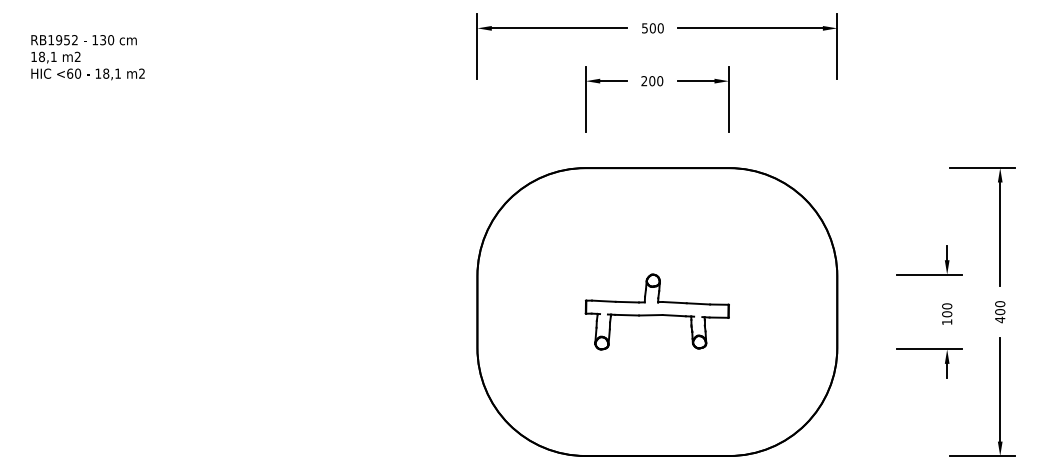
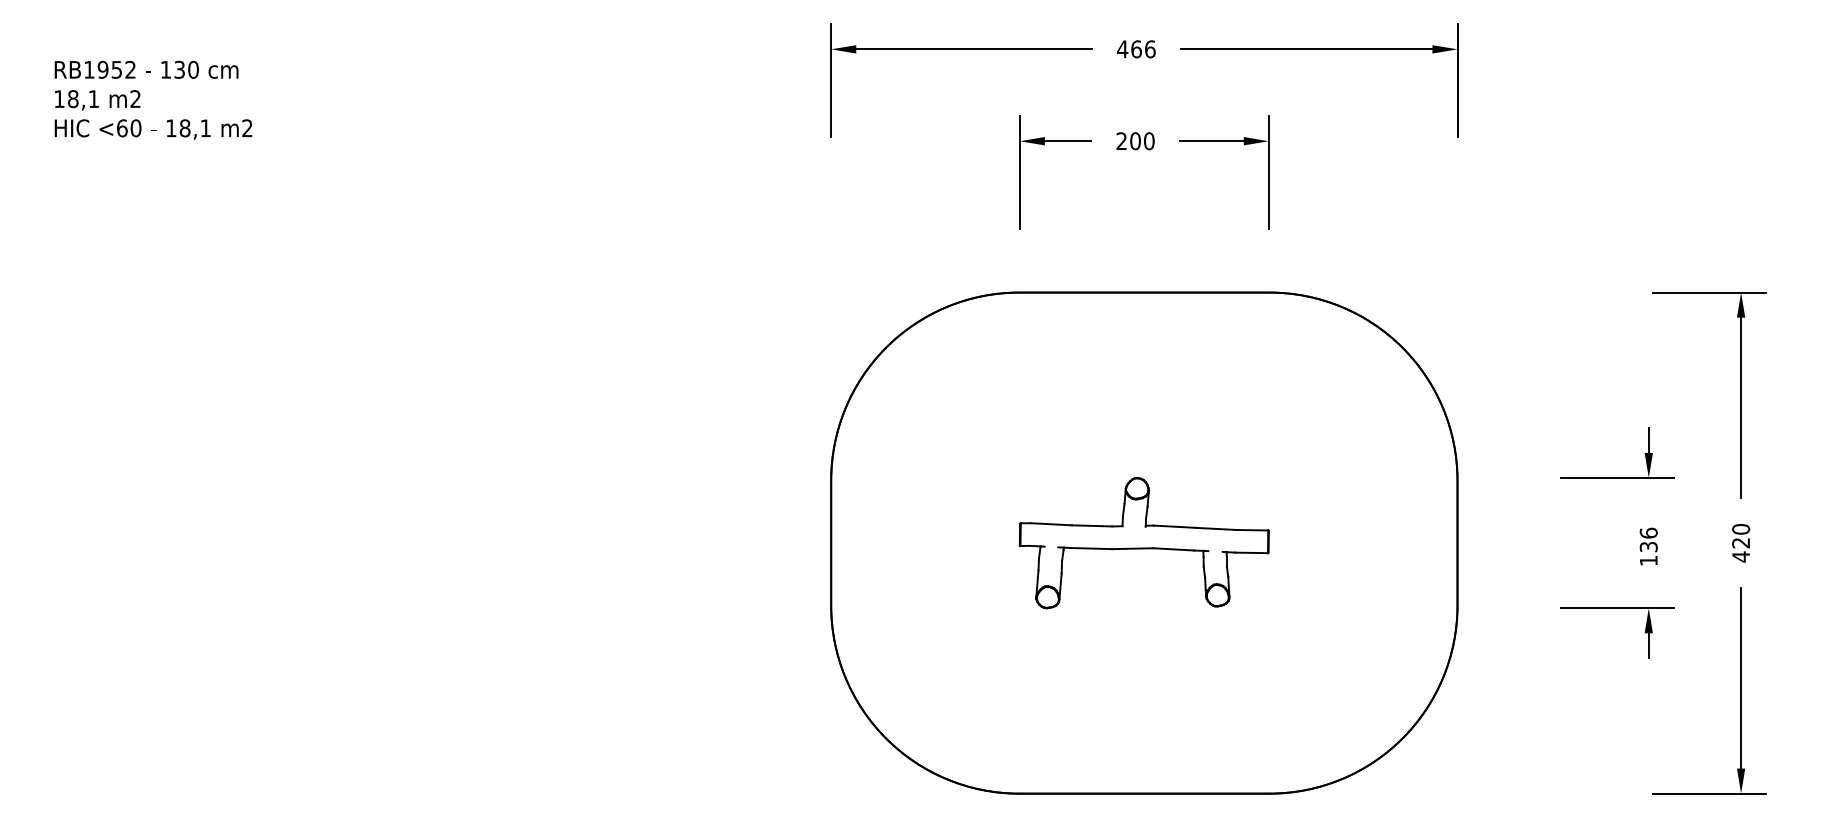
text: (652, 28) -> (1135, 49), 500 -> 466
text: (947, 310) -> (1649, 540), 100 -> 136
text: (1000, 312) -> (1741, 543), 400 -> 420

